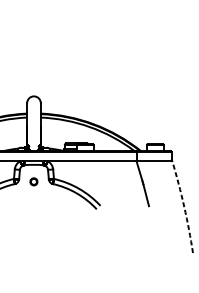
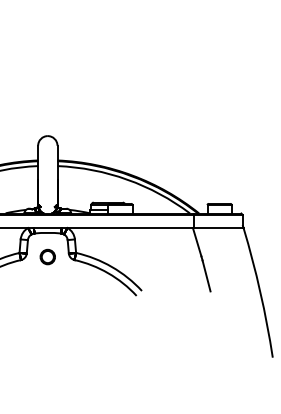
part: (33, 181) -> (47, 256), size x1.43
arc: (184, 206) -> (260, 292), dashed -> solid

